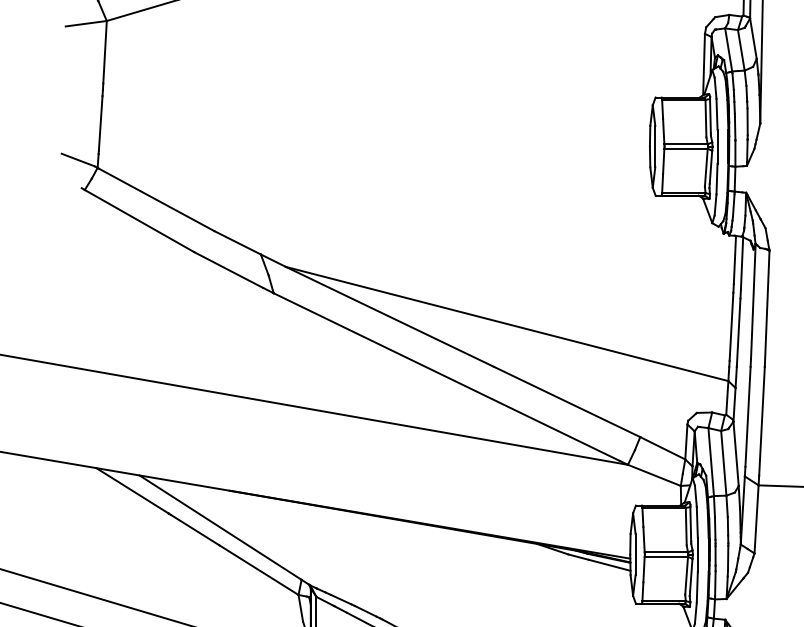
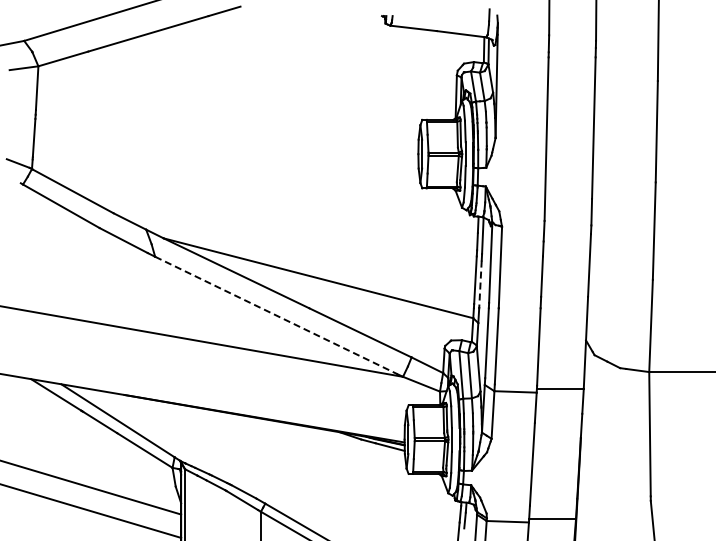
line: (738, 332) -> (480, 284), solid -> dashed
line: (447, 377) -> (276, 315), solid -> dashed

